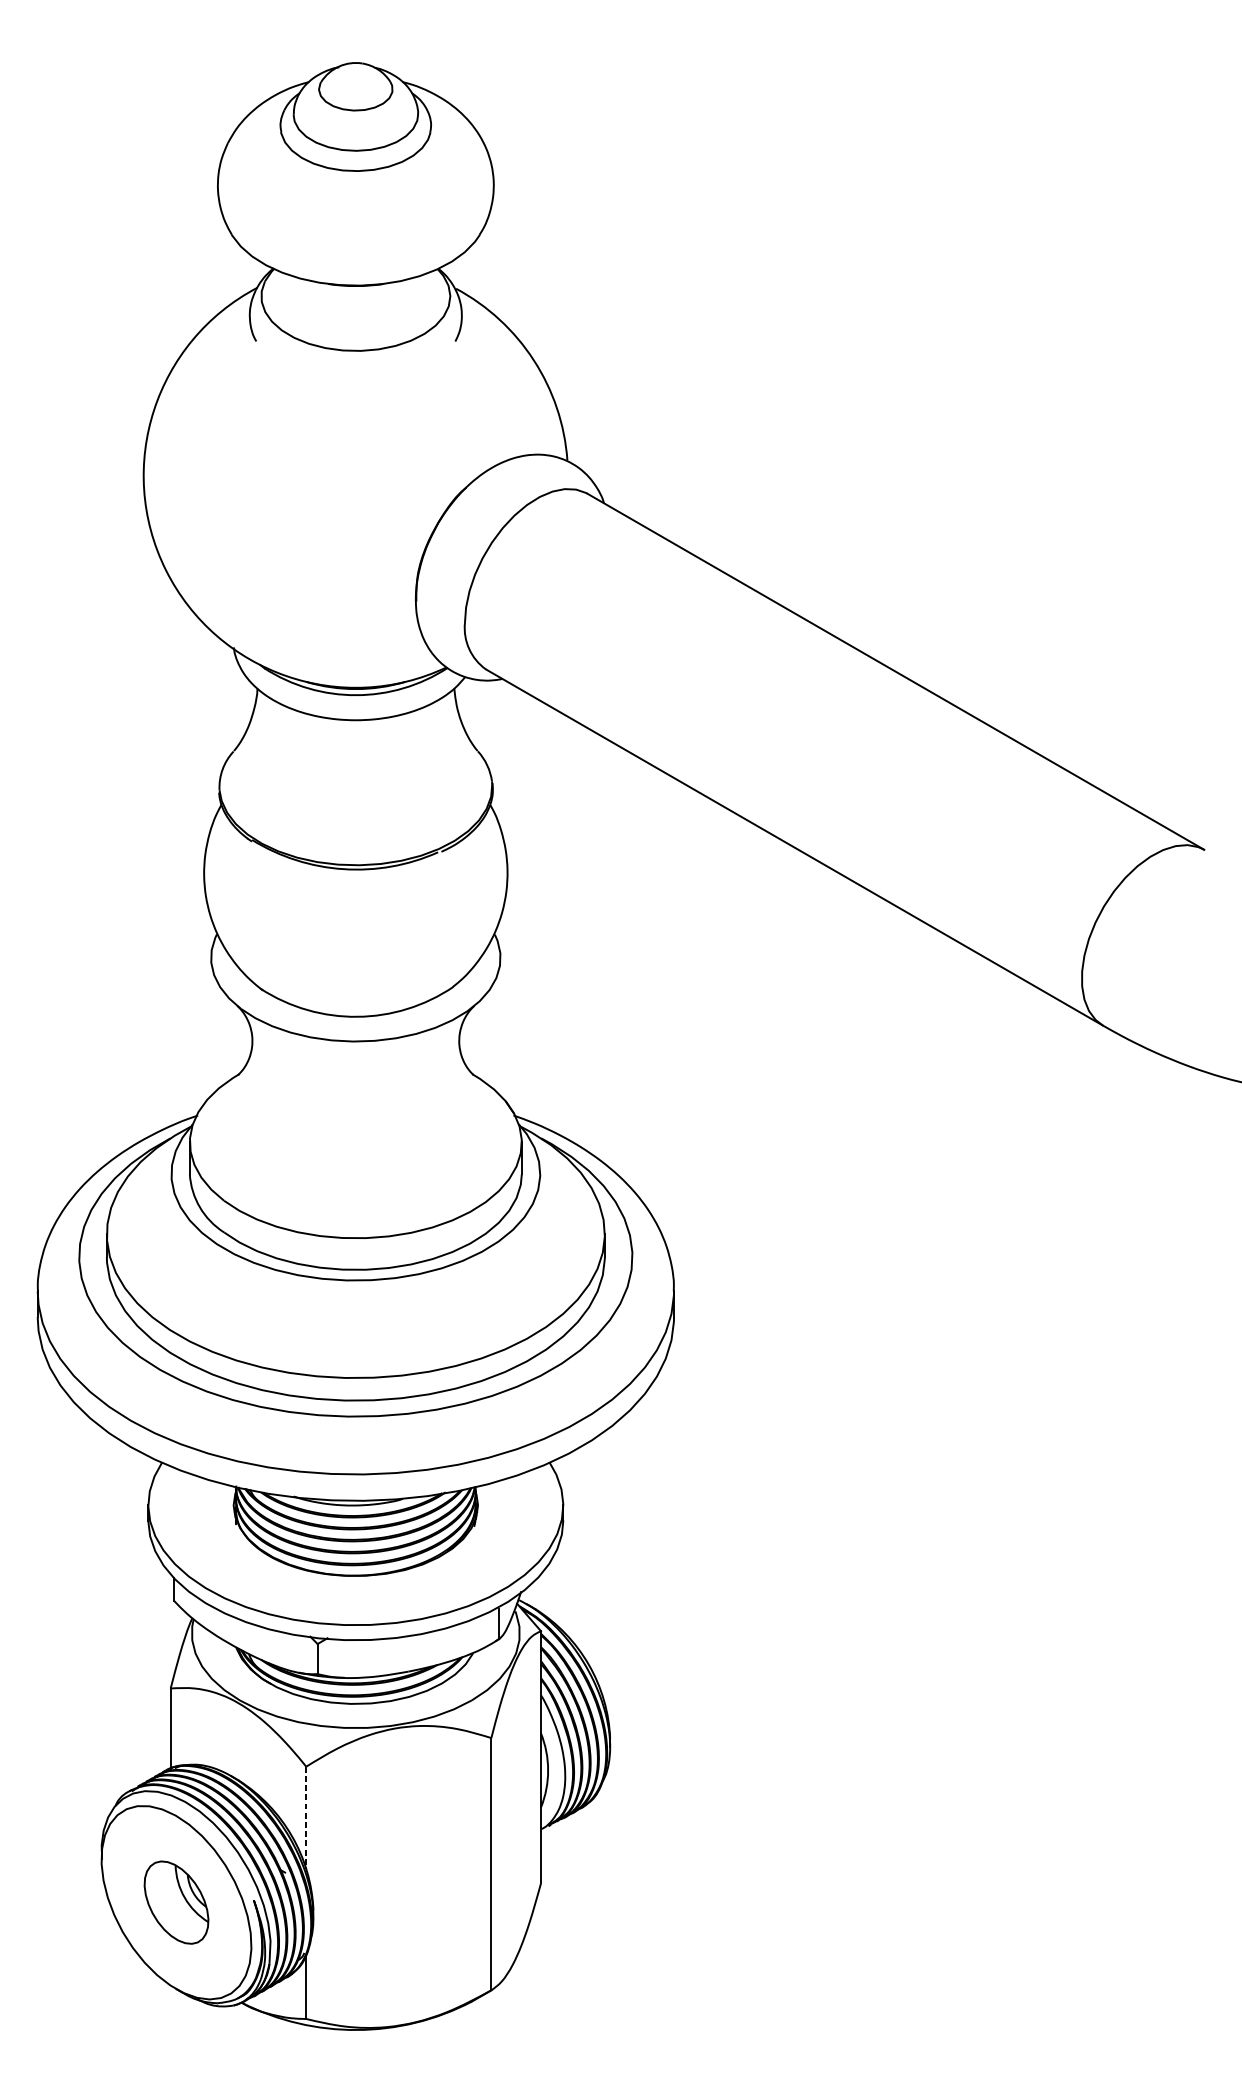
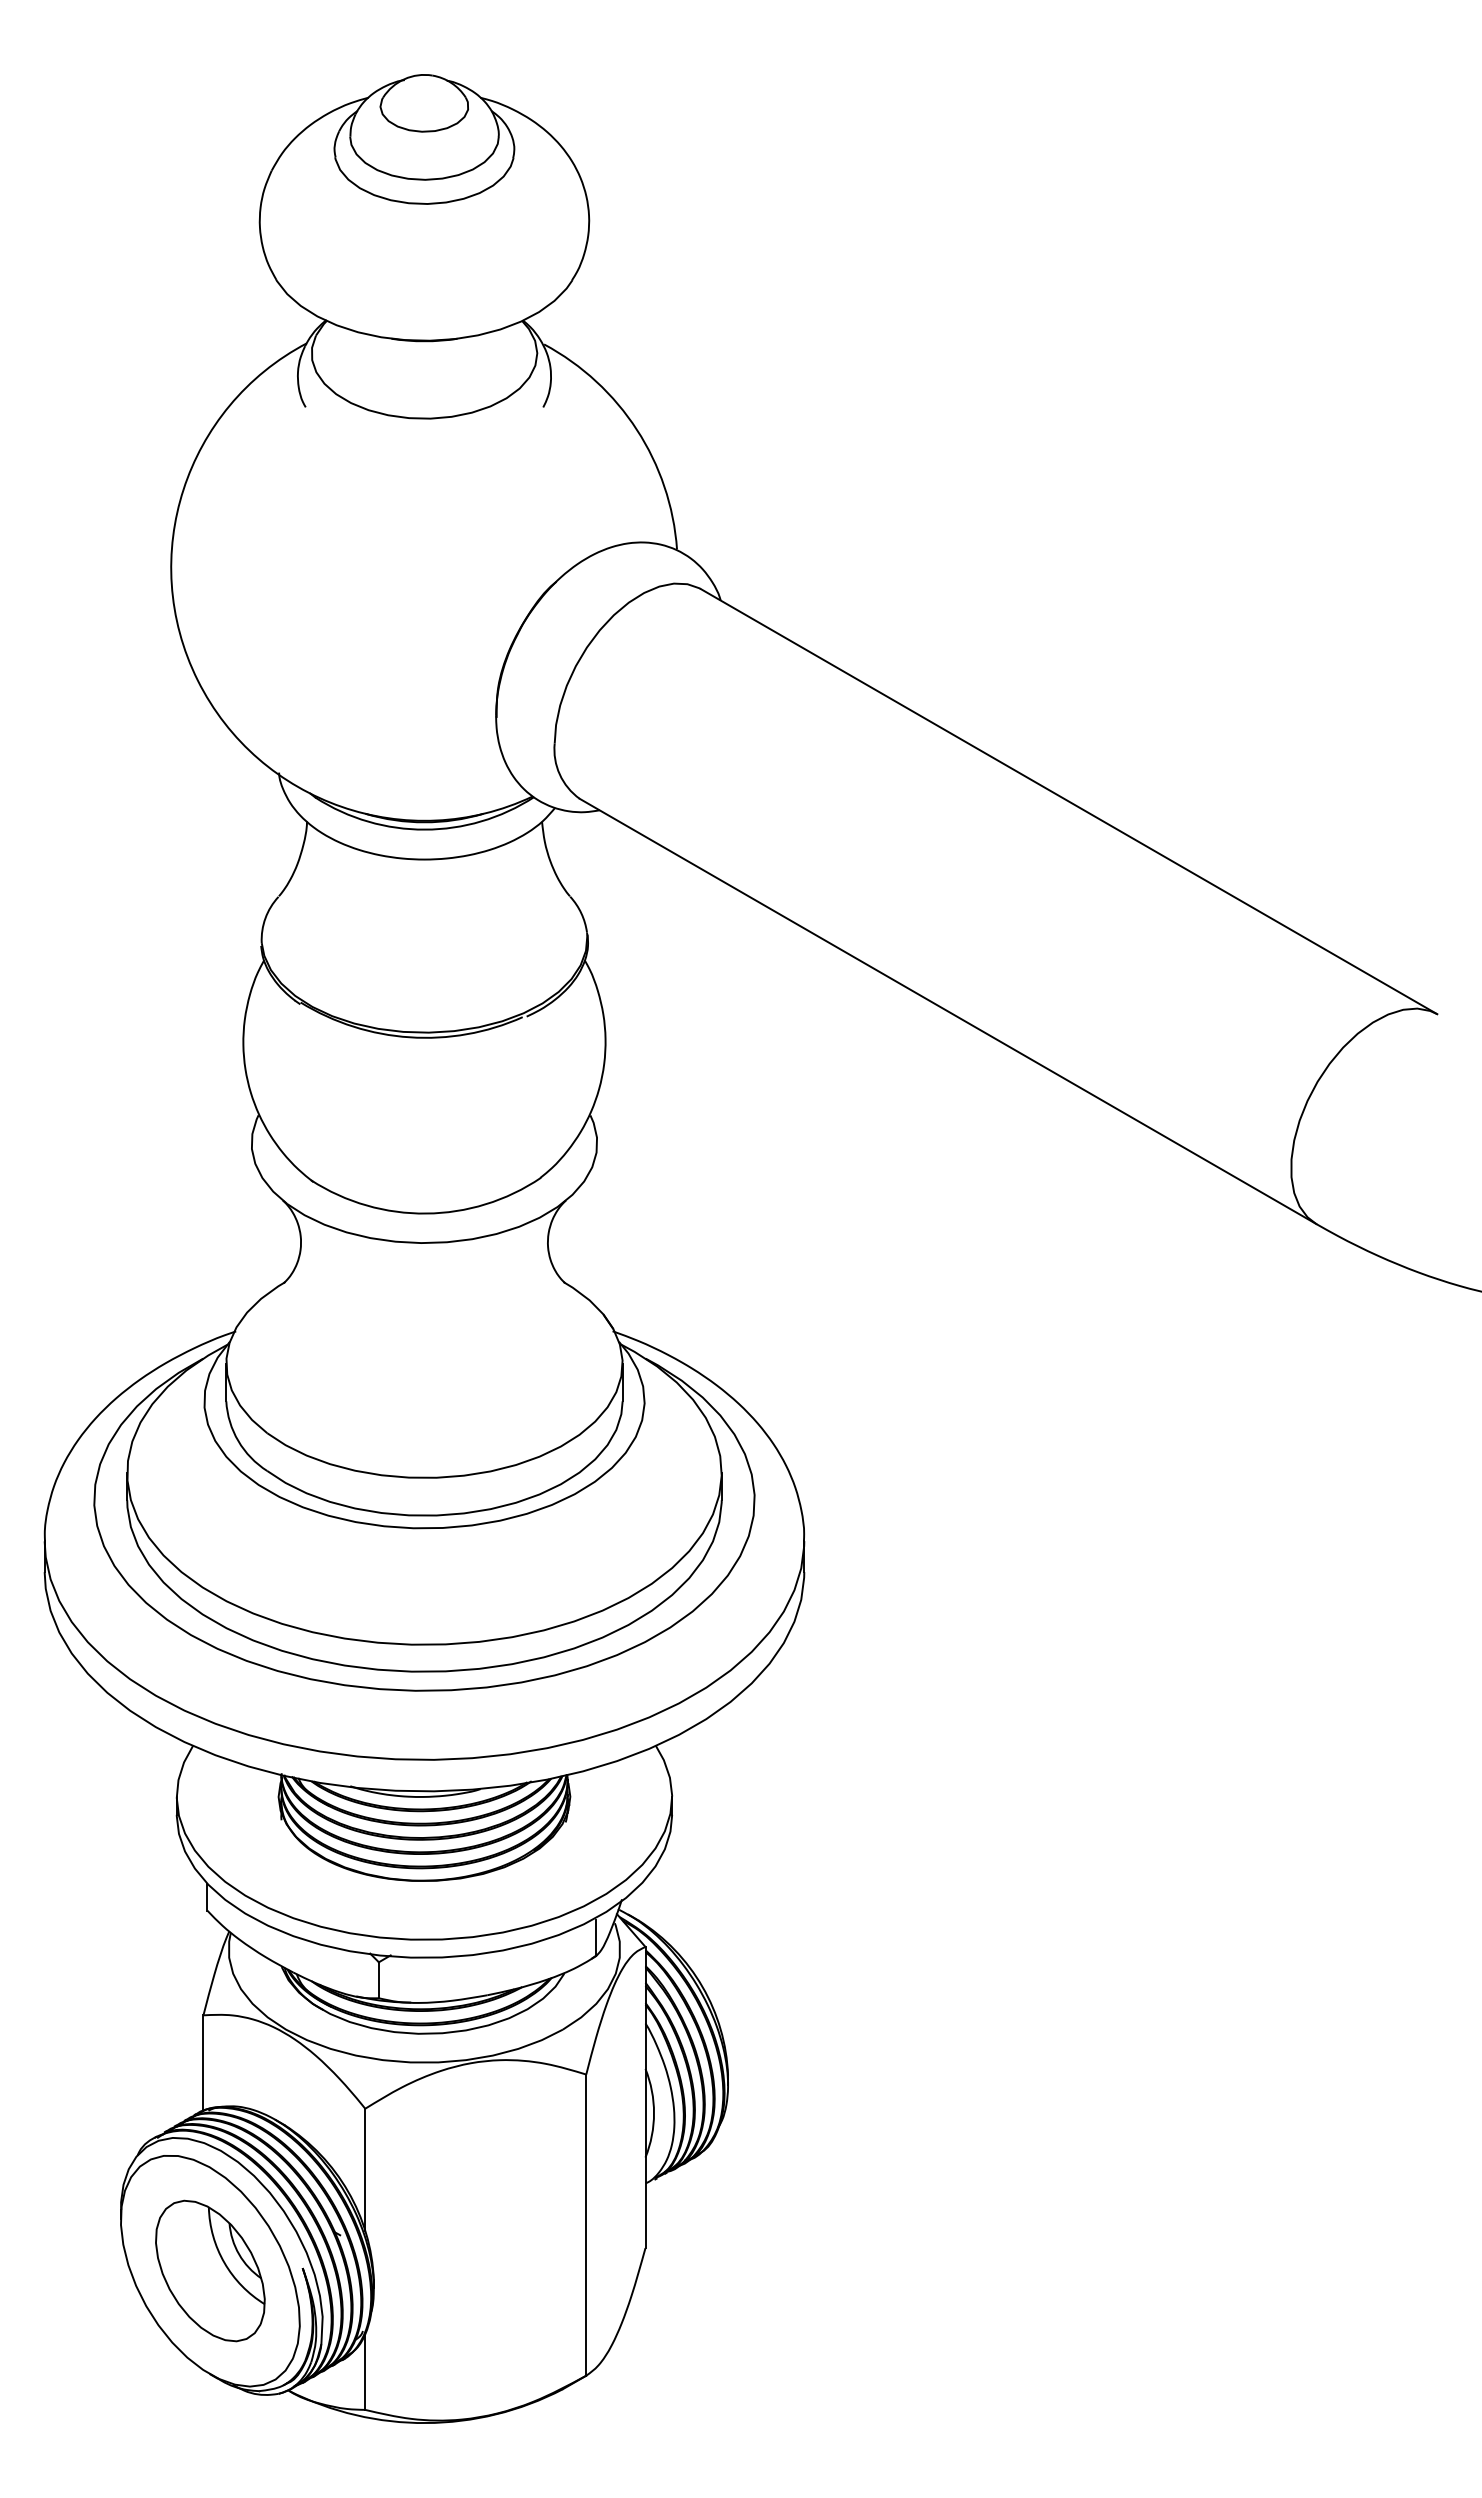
line: (306, 1818) -> (365, 2170), dashed -> solid
part: (176, 1902) -> (210, 2270), size x1.43

